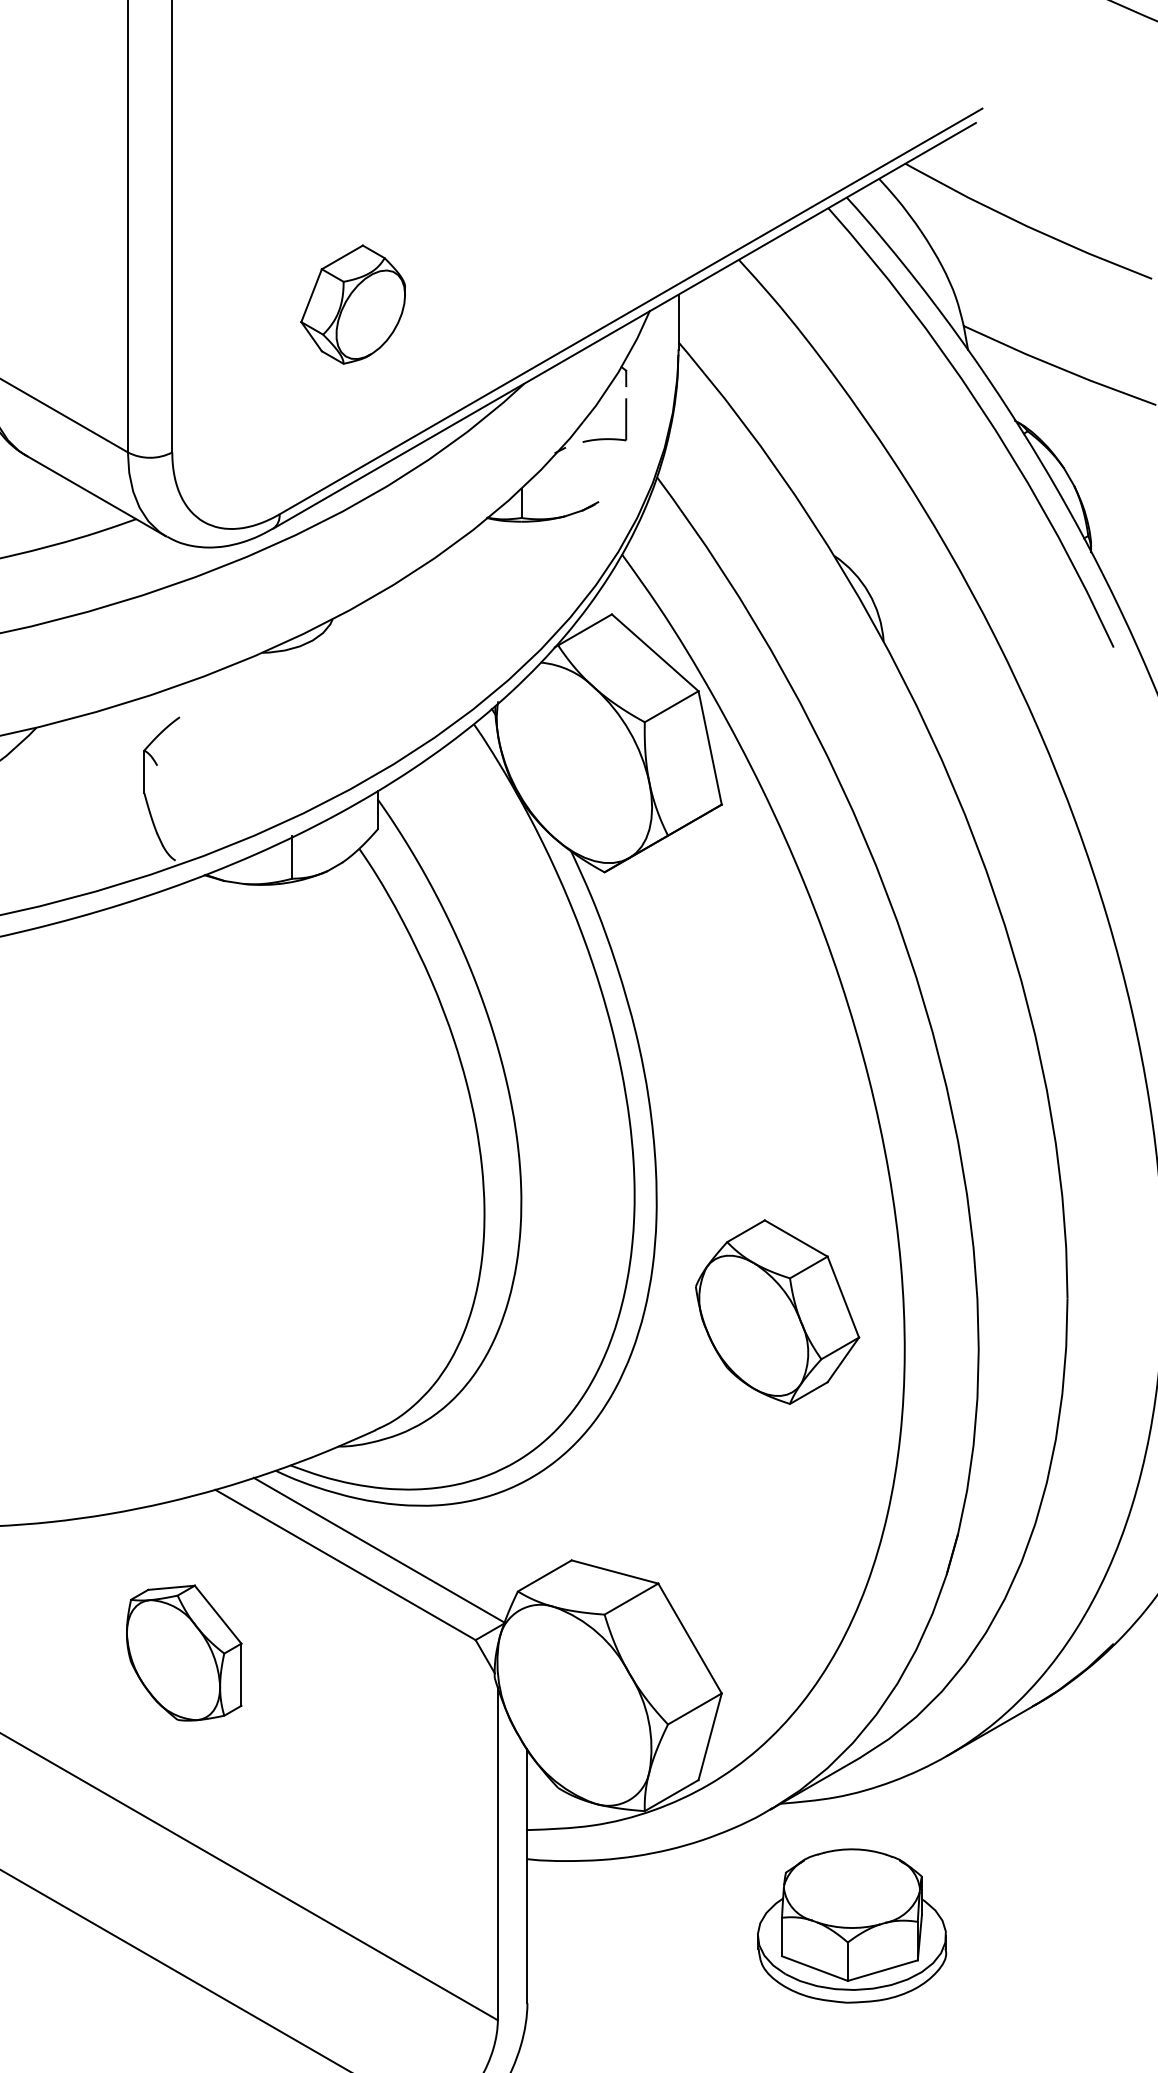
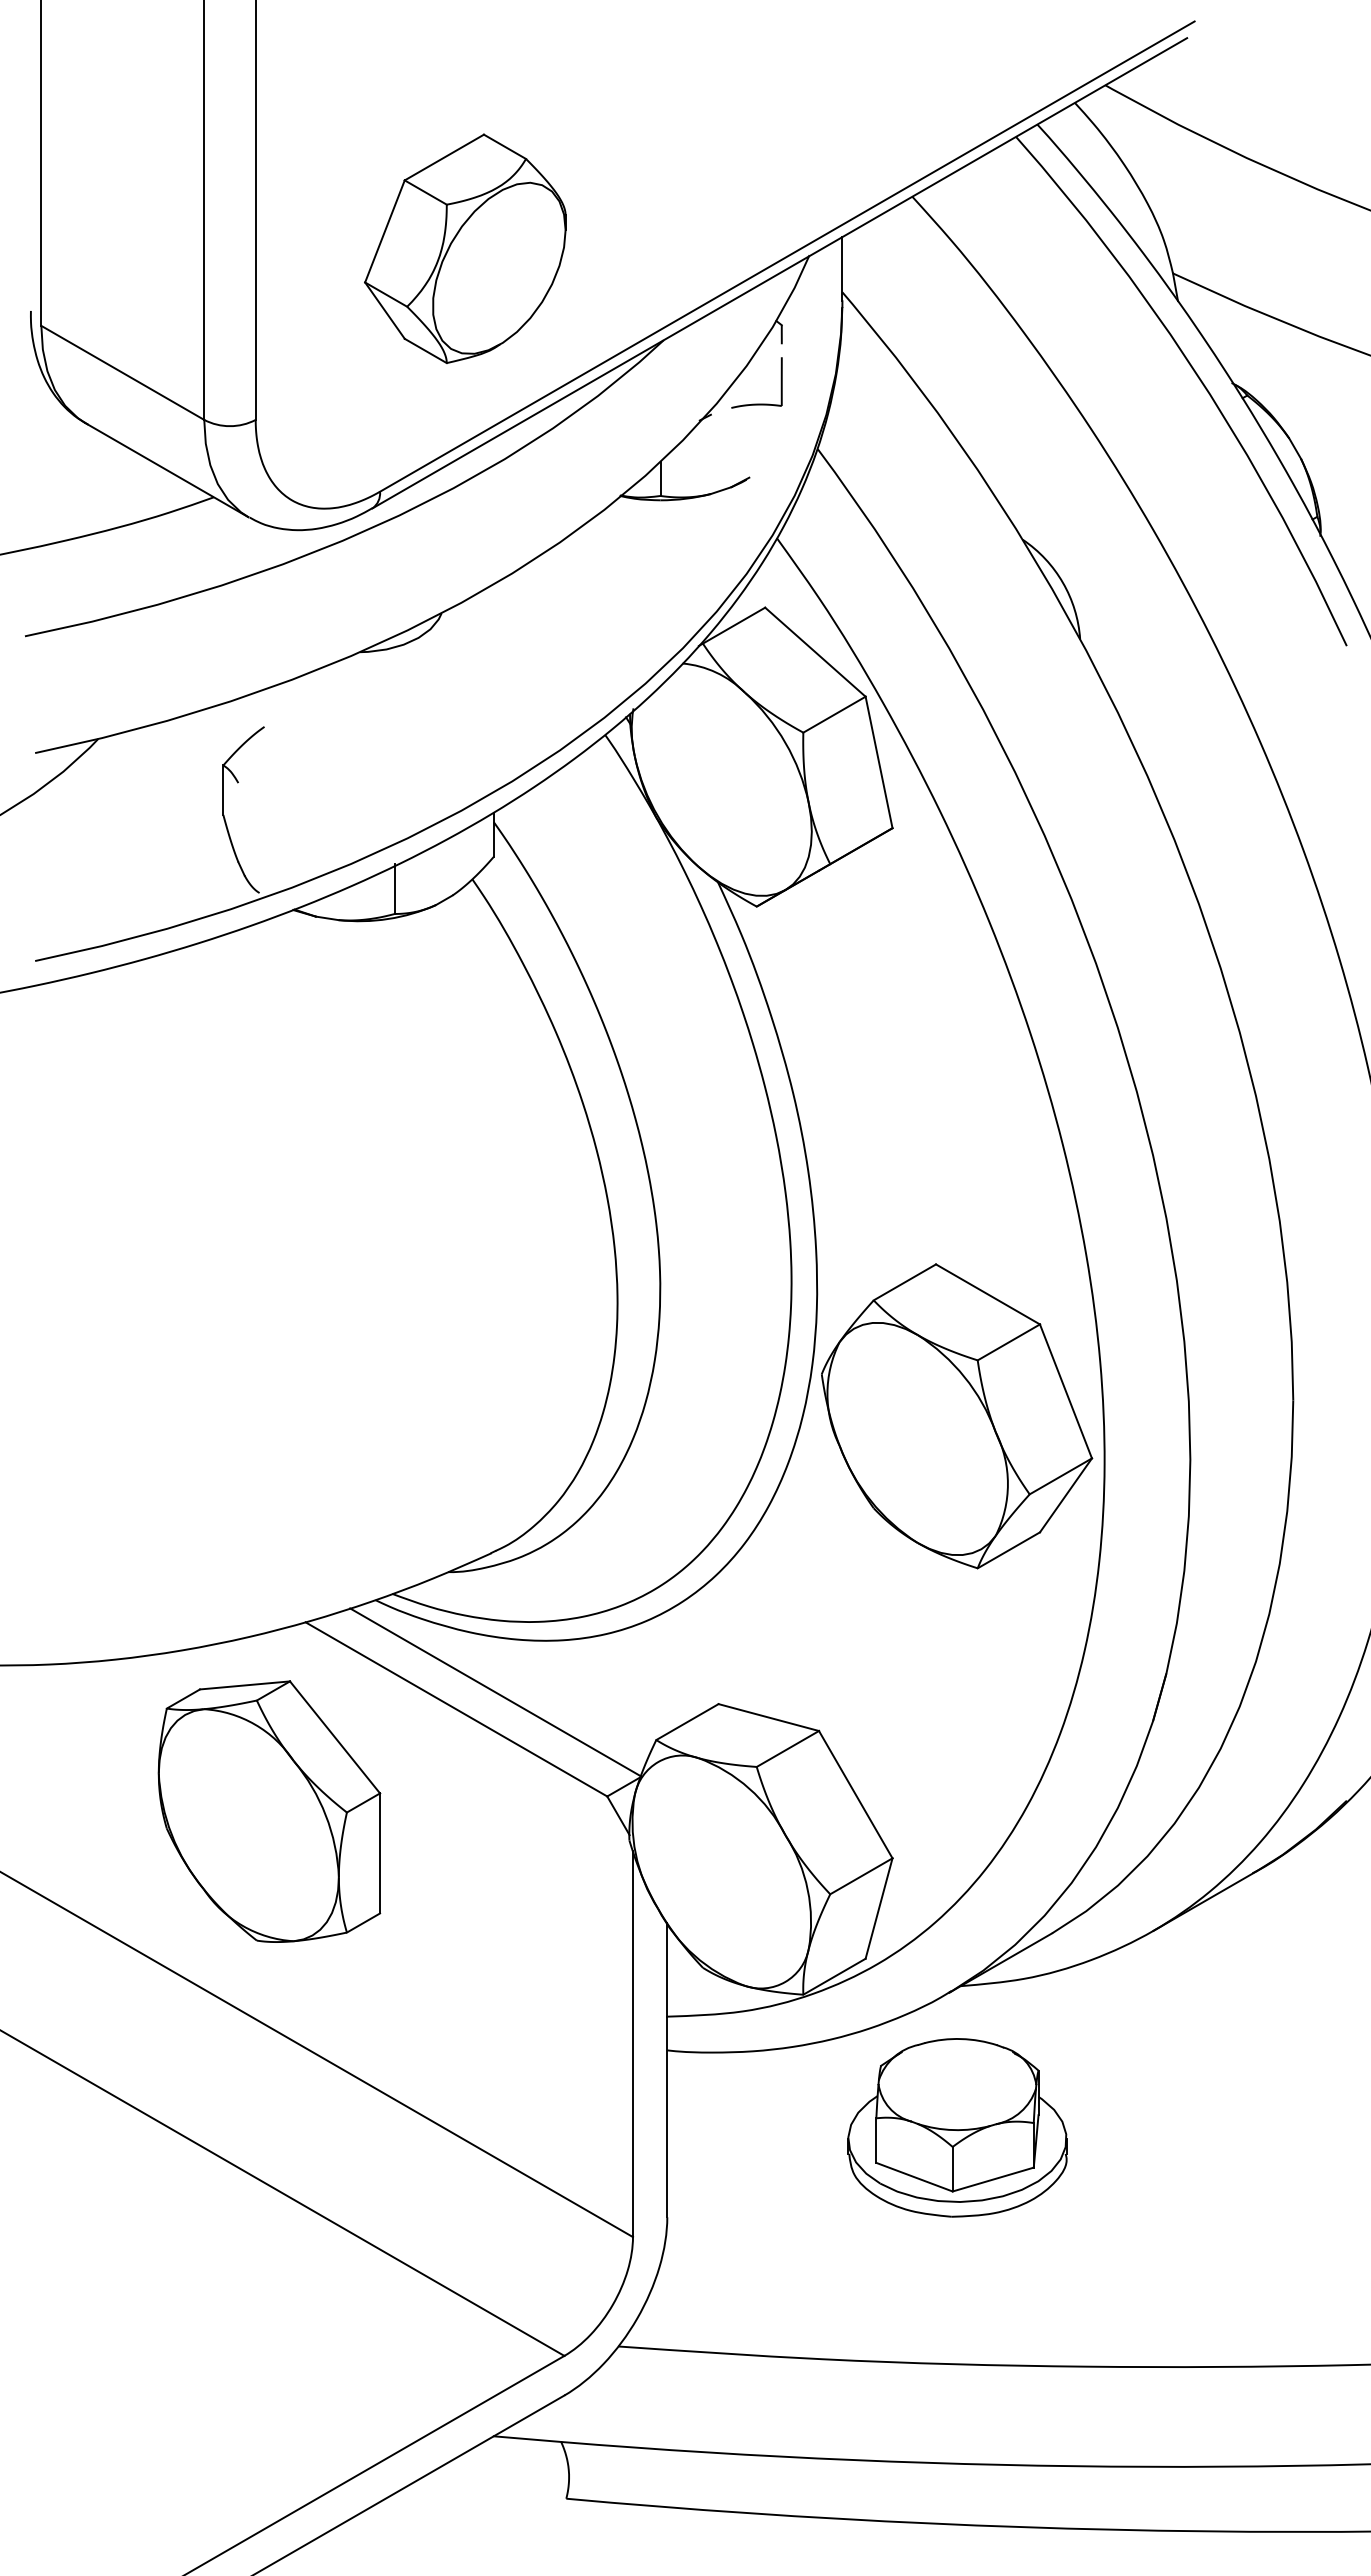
part: (353, 304) -> (465, 248), size x1.67
part: (777, 1312) -> (957, 1416), size x1.43
part: (184, 1653) -> (269, 1811), size x1.67
part: (852, 1925) -> (957, 2127), moved

